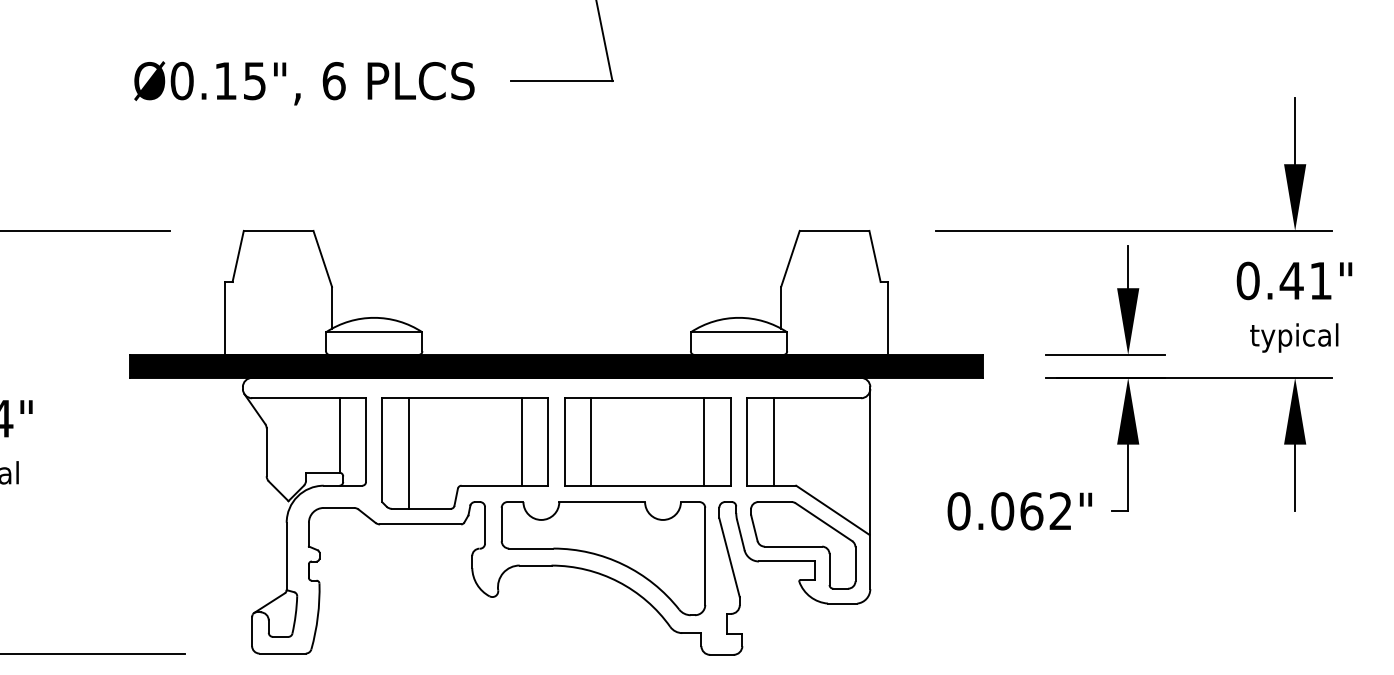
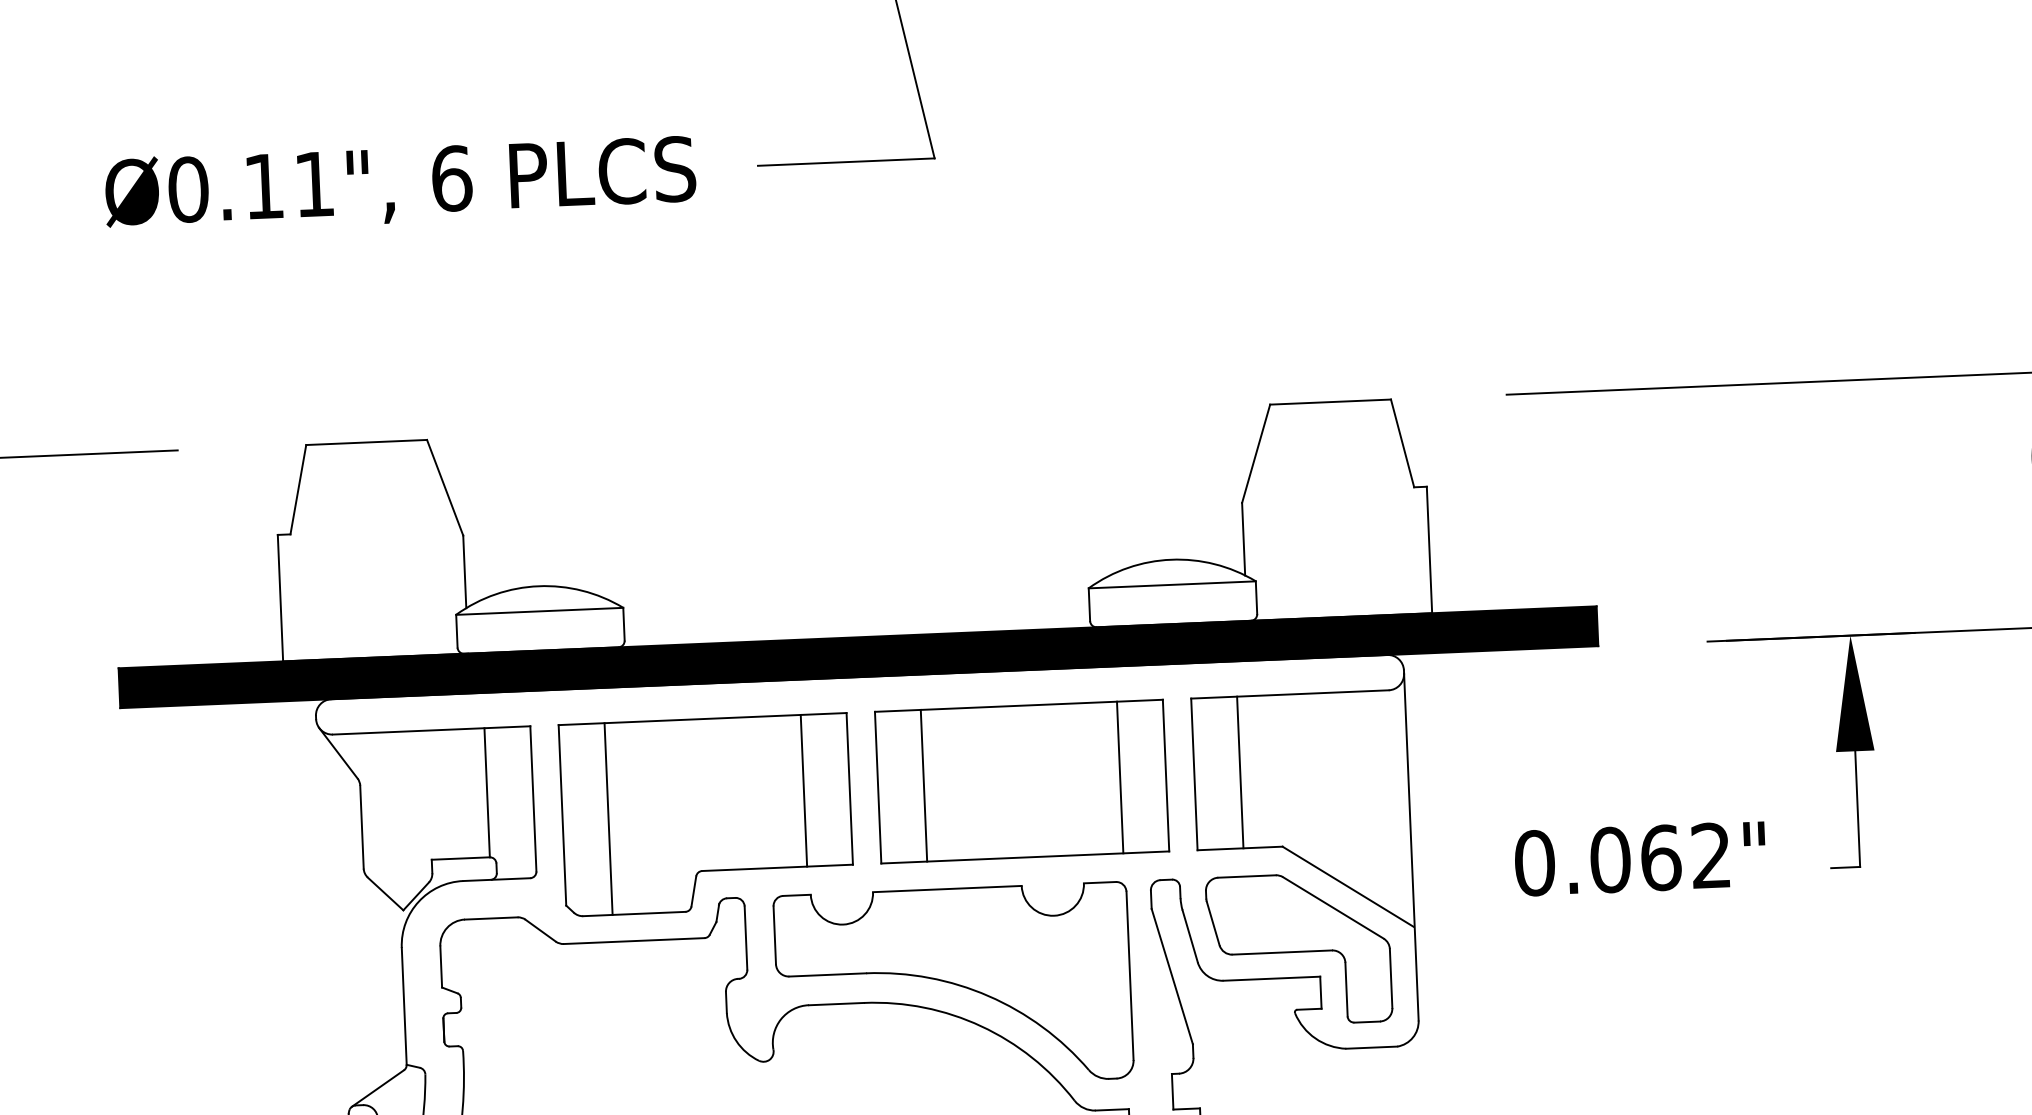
text: (254, 81) -> (313, 185), Ø0.15", -> Ø0.11",
part: (1118, 298) -> (1827, 498), removed
text: (1019, 511) -> (1639, 859), moved

